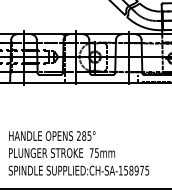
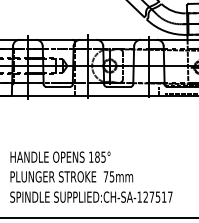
text: (78, 135) -> (90, 156), 285° -> 185°
text: (136, 170) -> (157, 196), SUPPLIED:CH-SA-158975 -> SUPPLIED:CH-SA-127517

